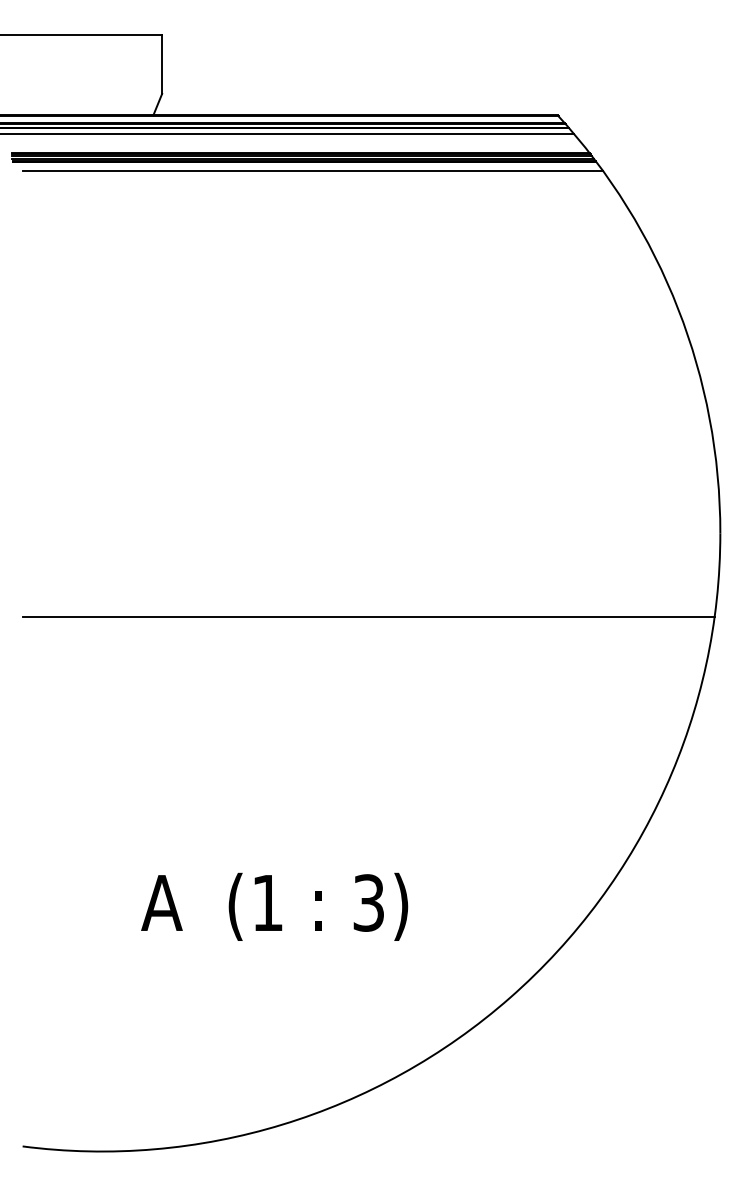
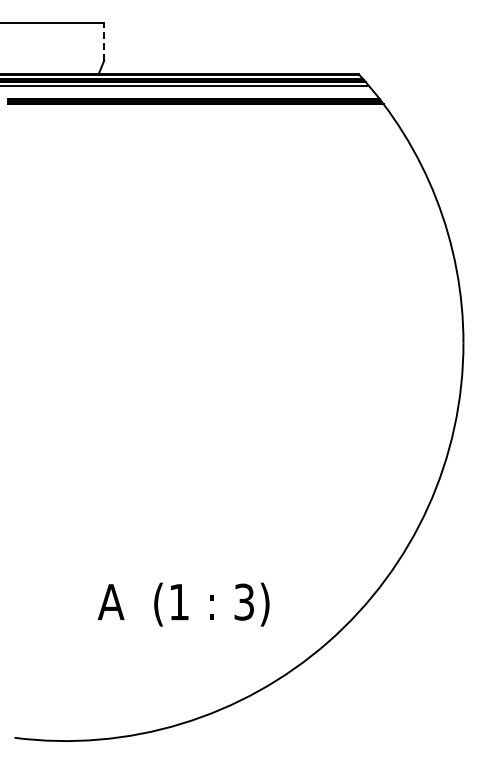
line: (162, 64) -> (104, 41), solid -> dashed
line: (311, 171) -> (200, 110), removed
line: (367, 617) -> (236, 397), removed
text: (274, 906) -> (183, 604), moved

